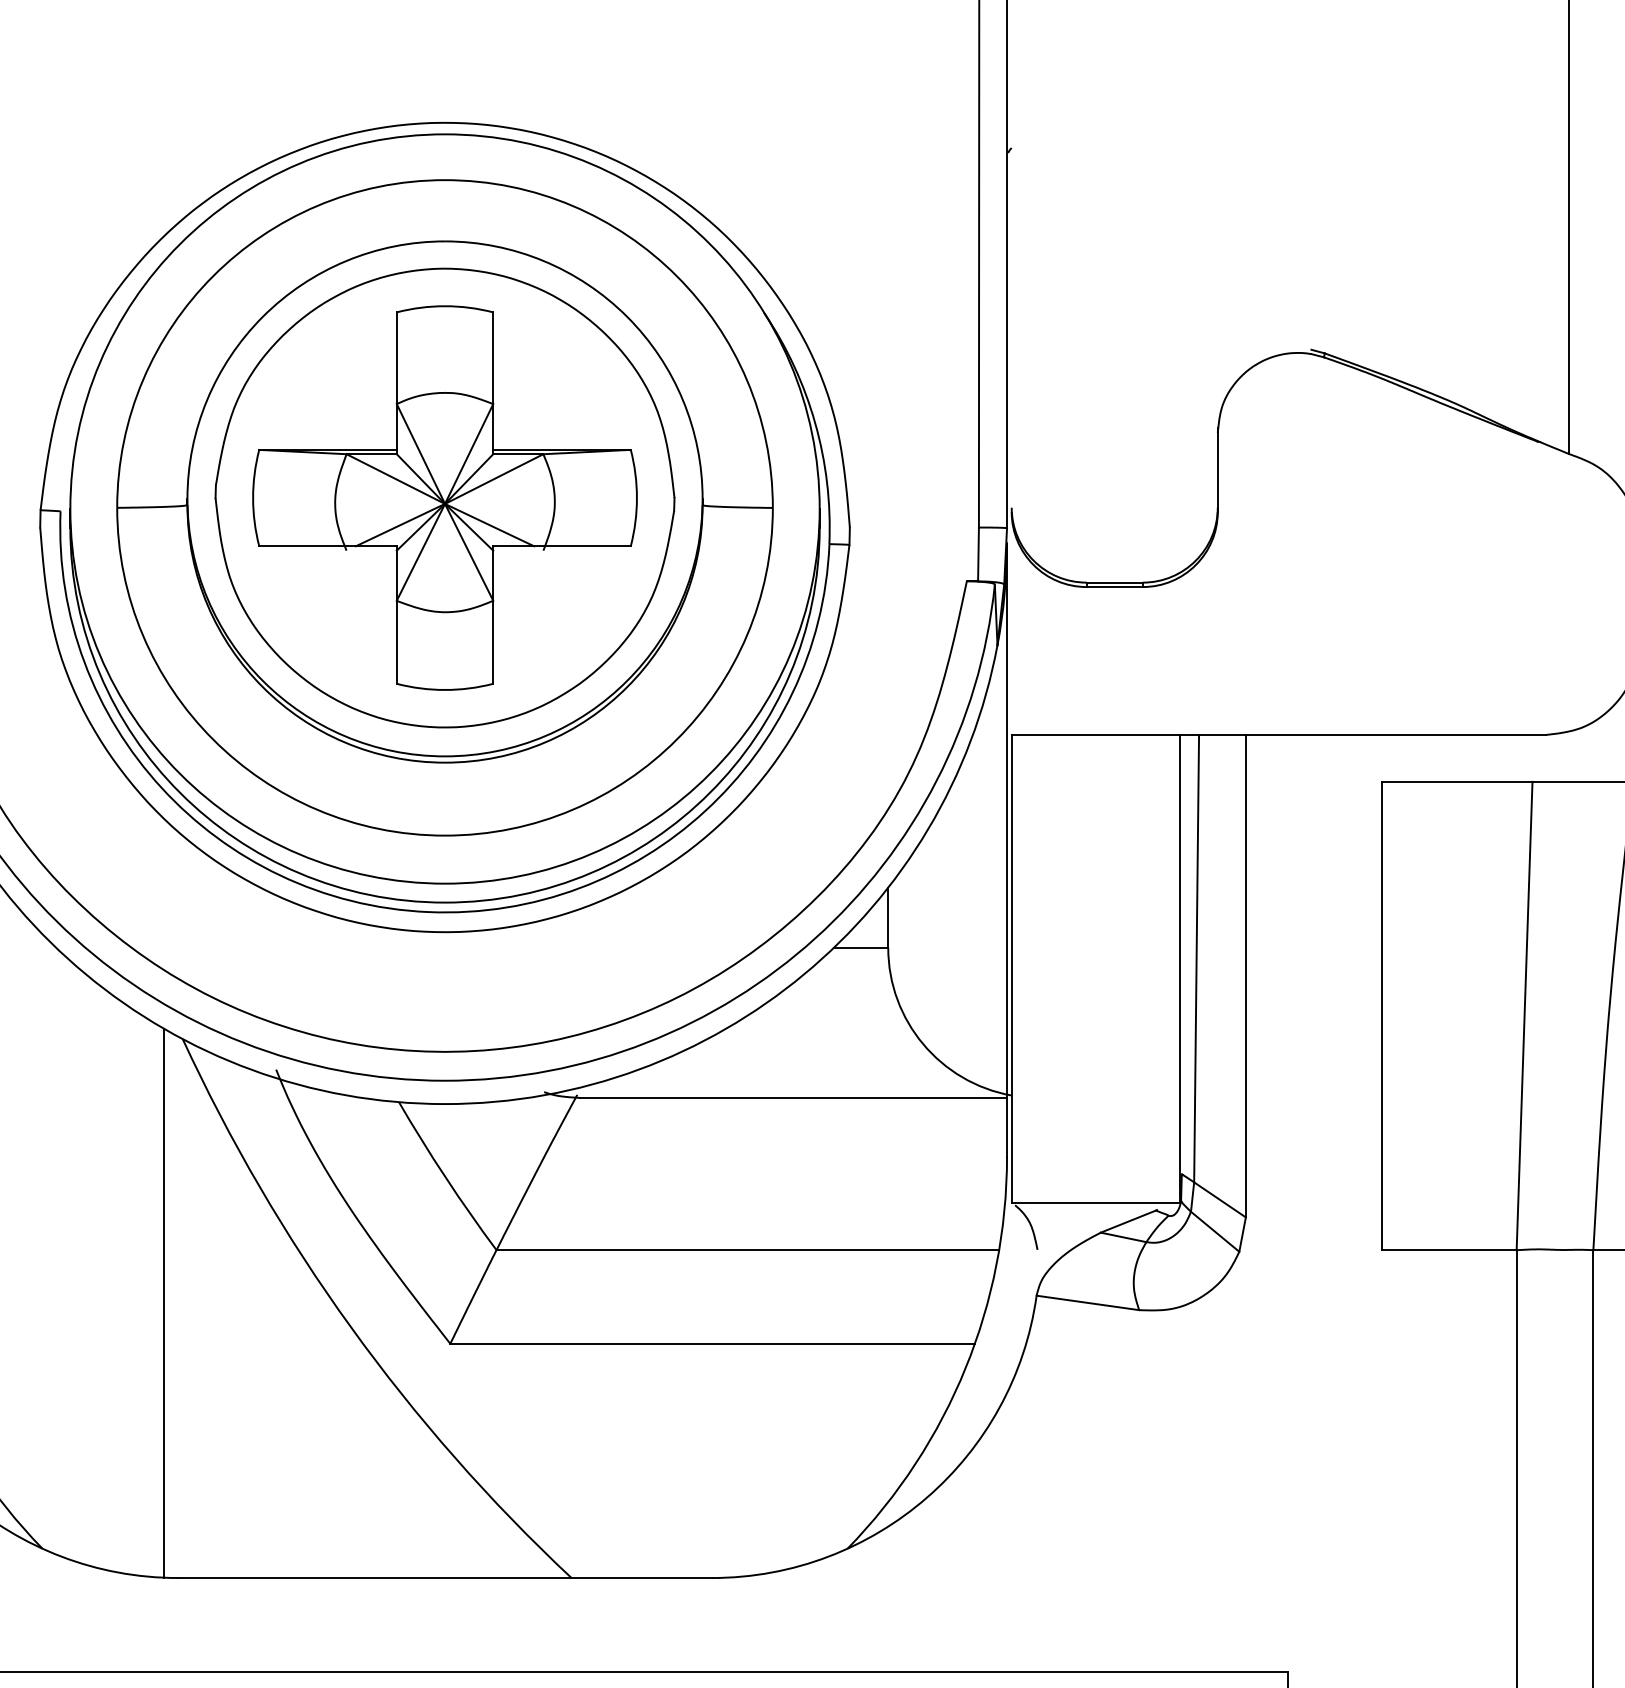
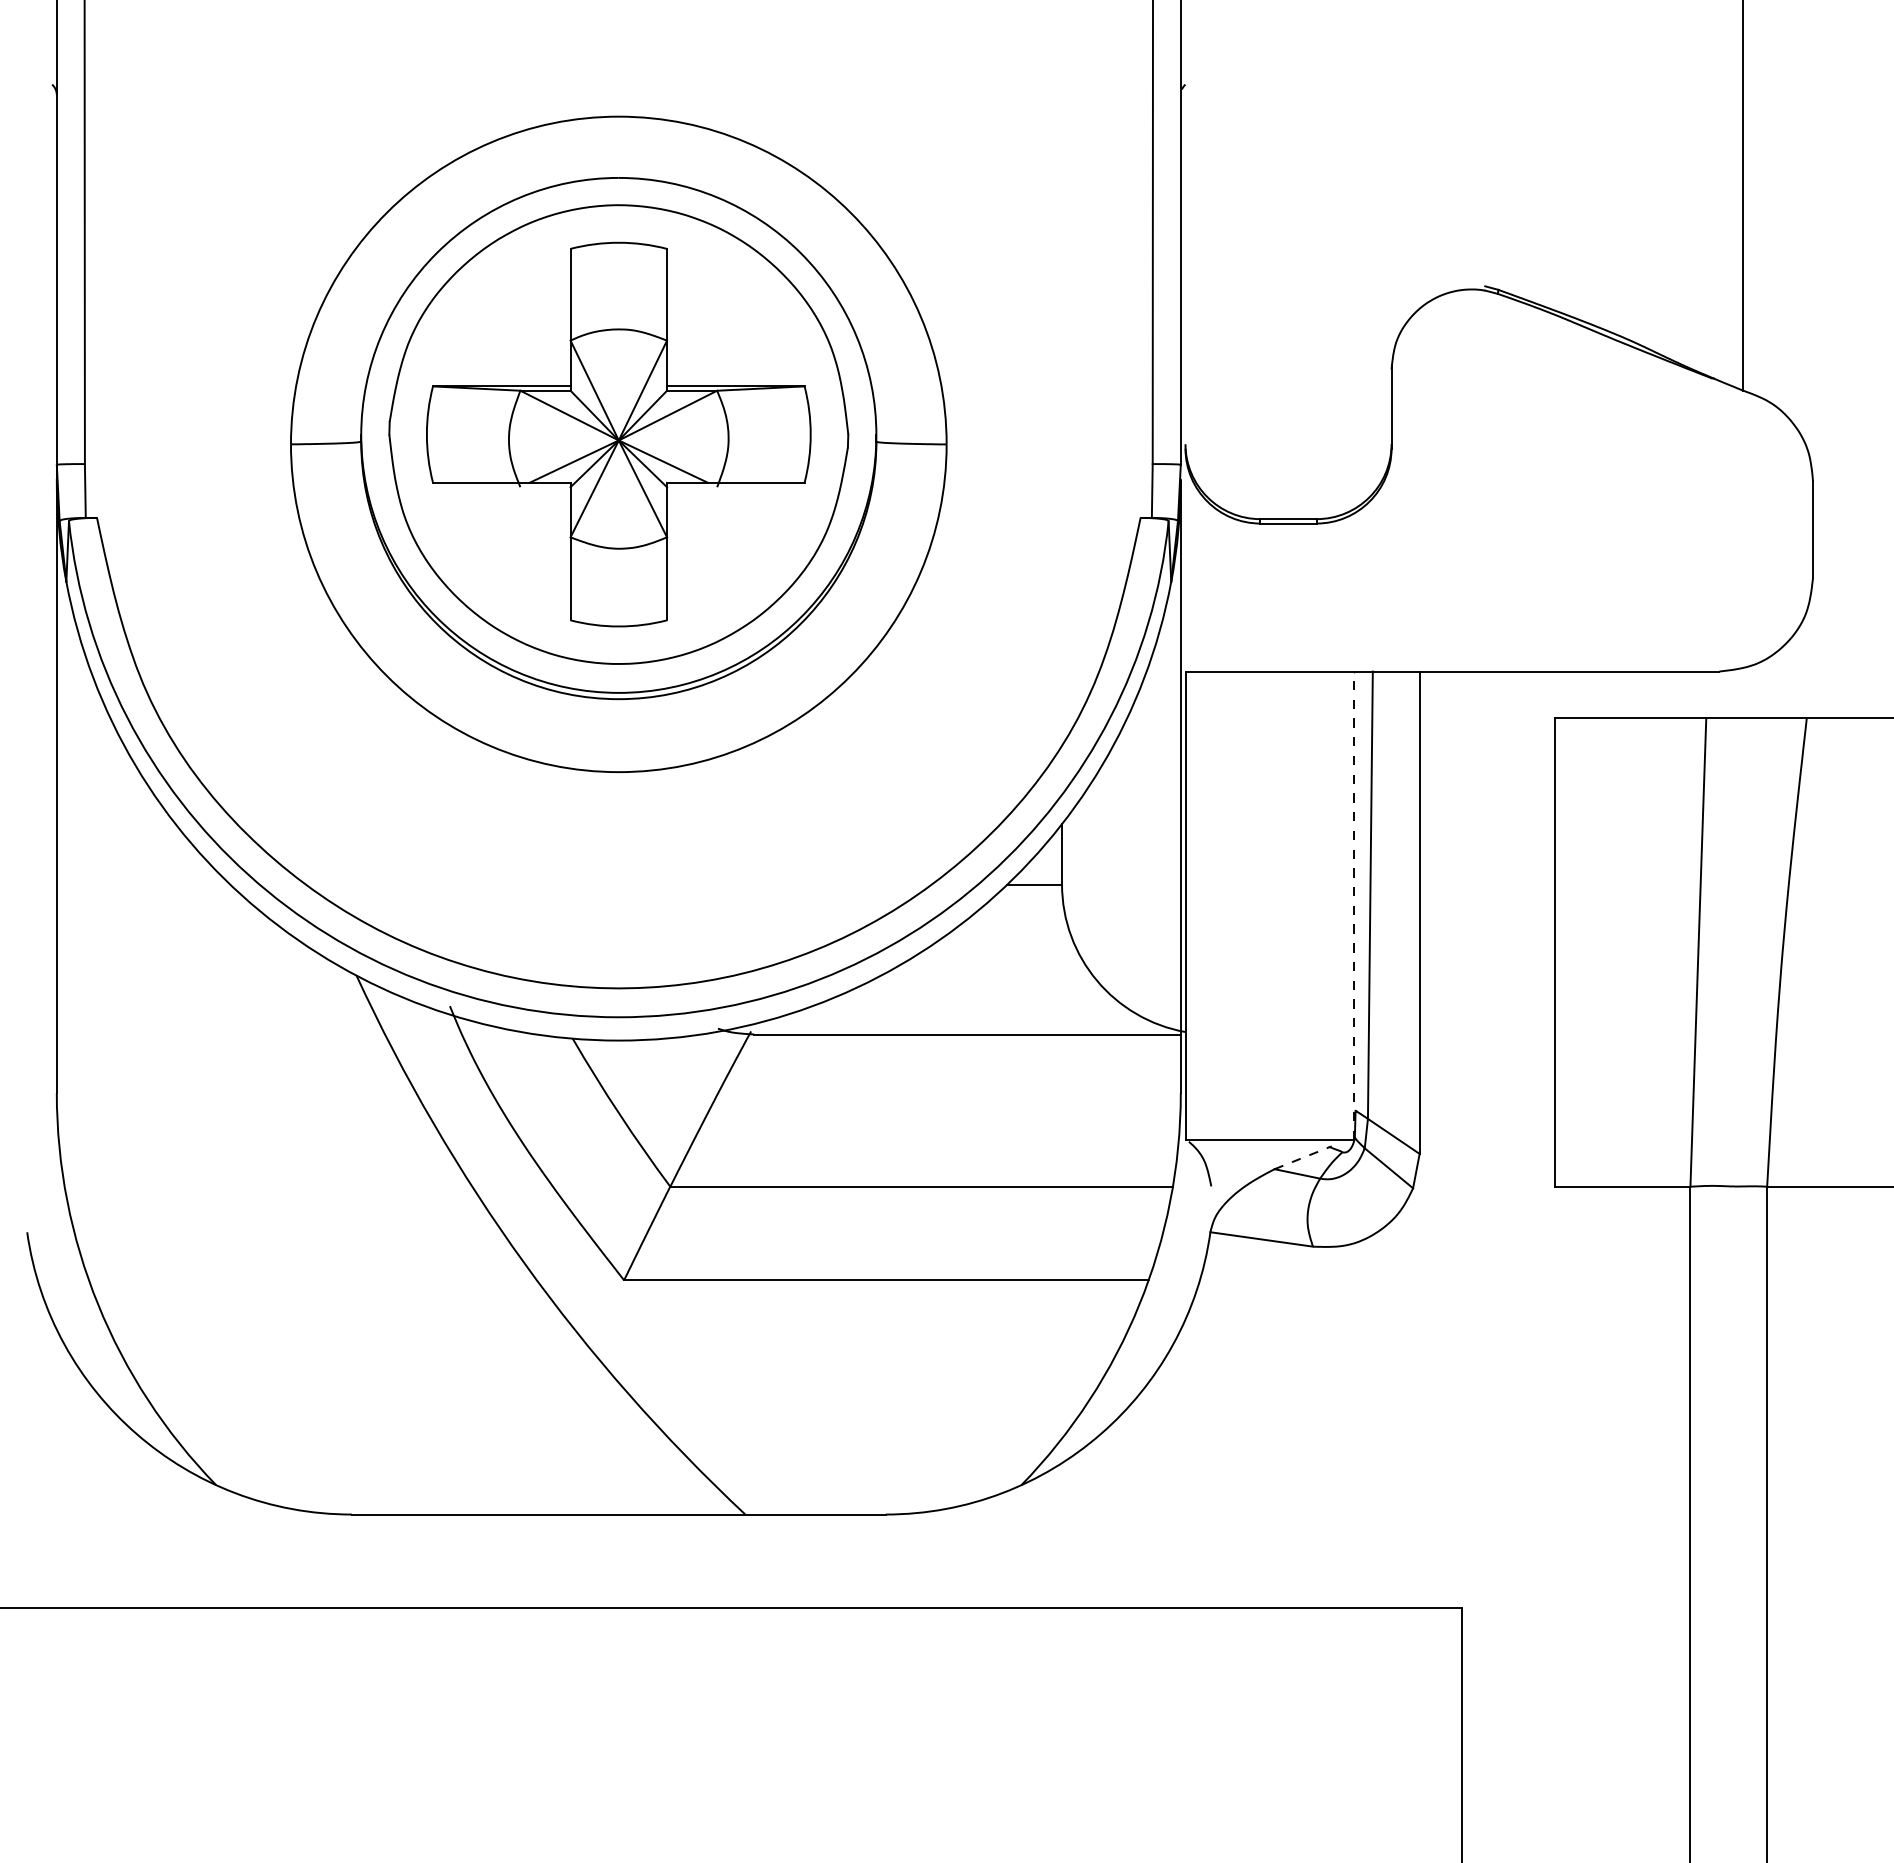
part: (444, 526) -> (618, 463), removed
line: (1180, 968) -> (1354, 905), solid -> dashed
line: (1128, 1221) -> (1302, 1158), solid -> dashed
line: (163, 1302) -> (337, 1239), removed

